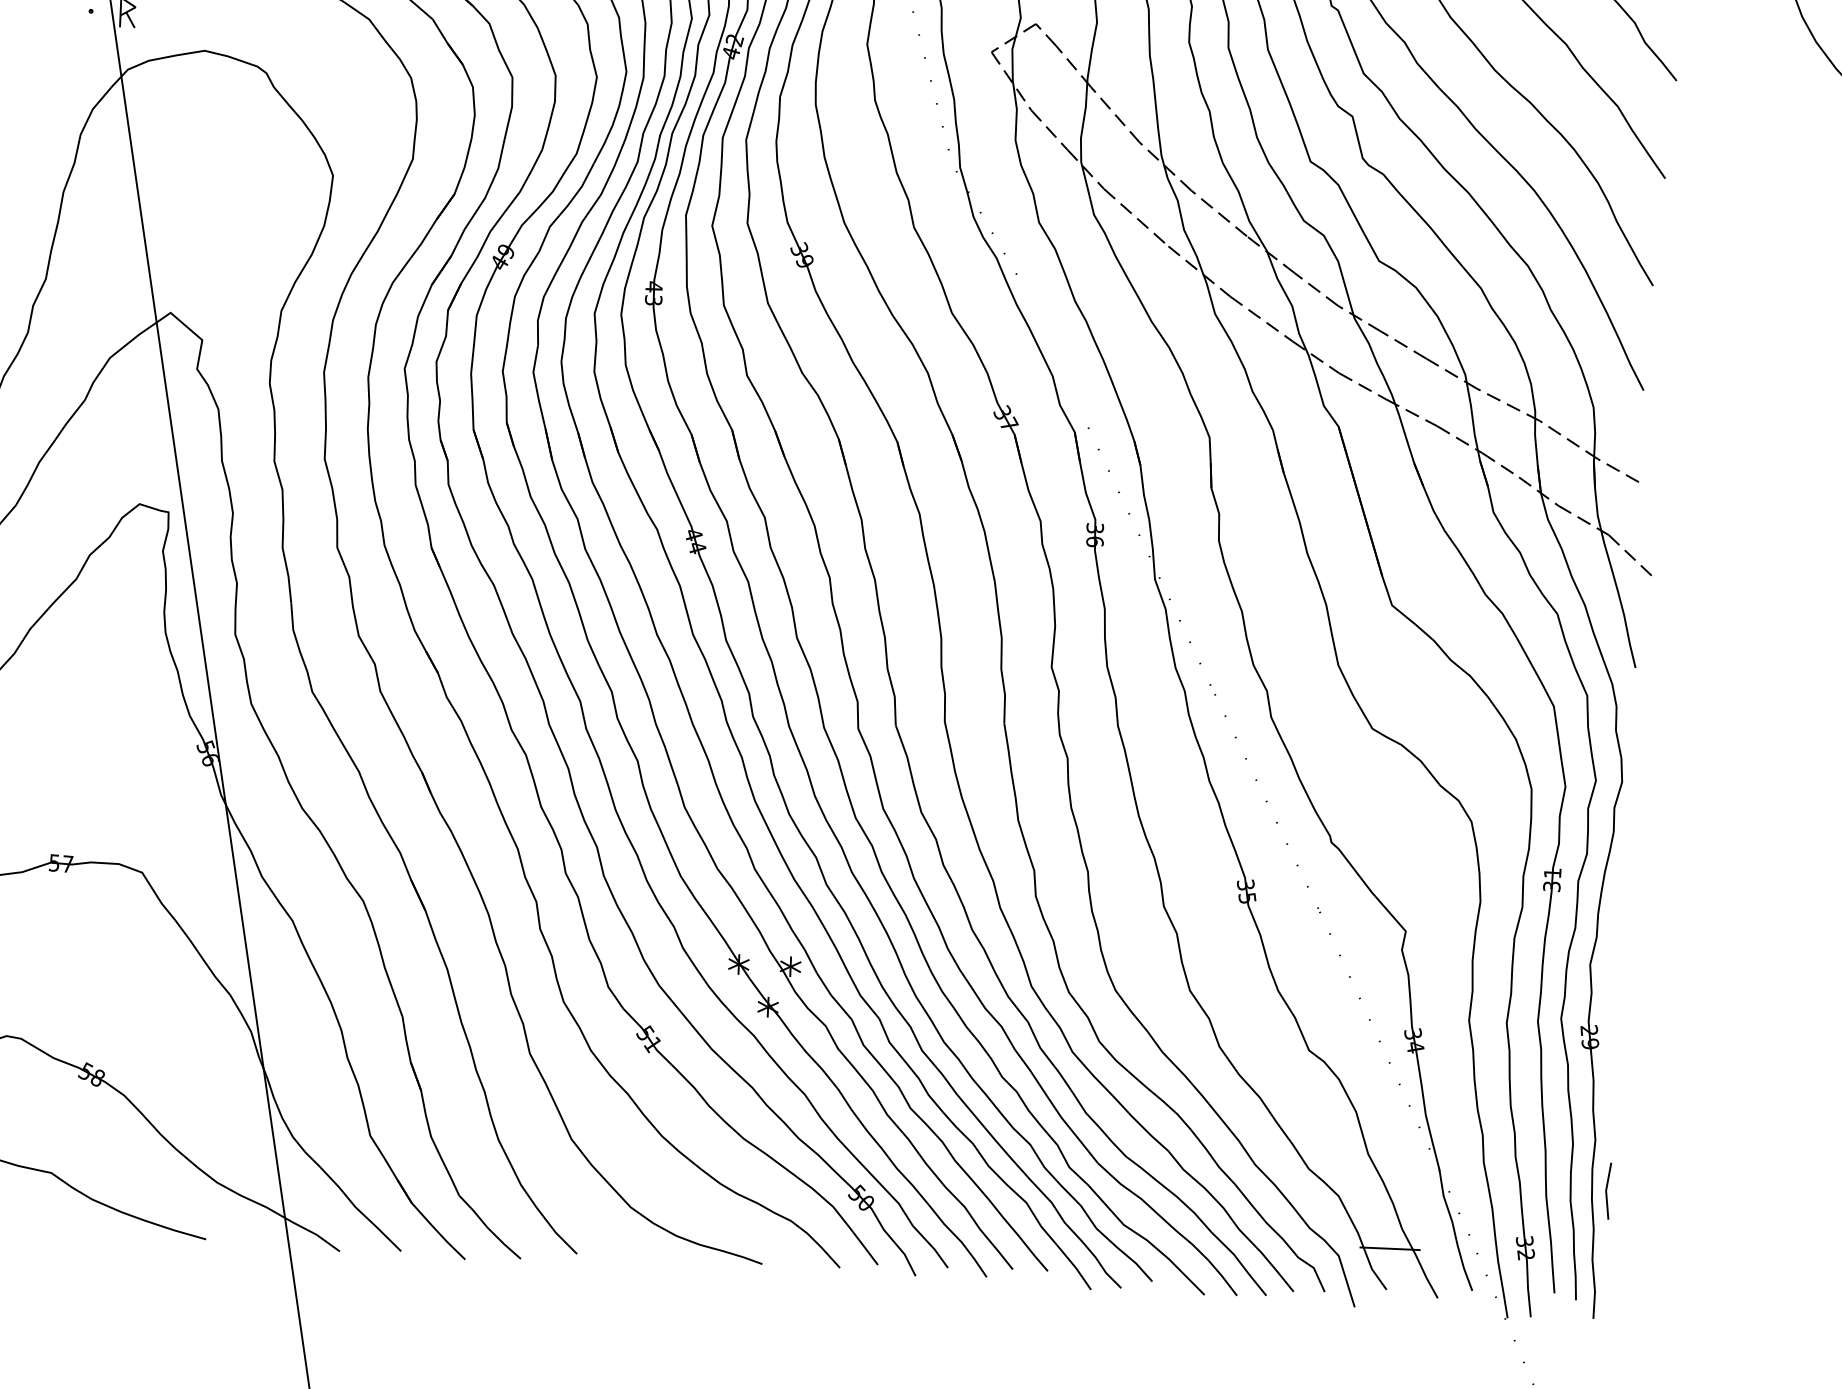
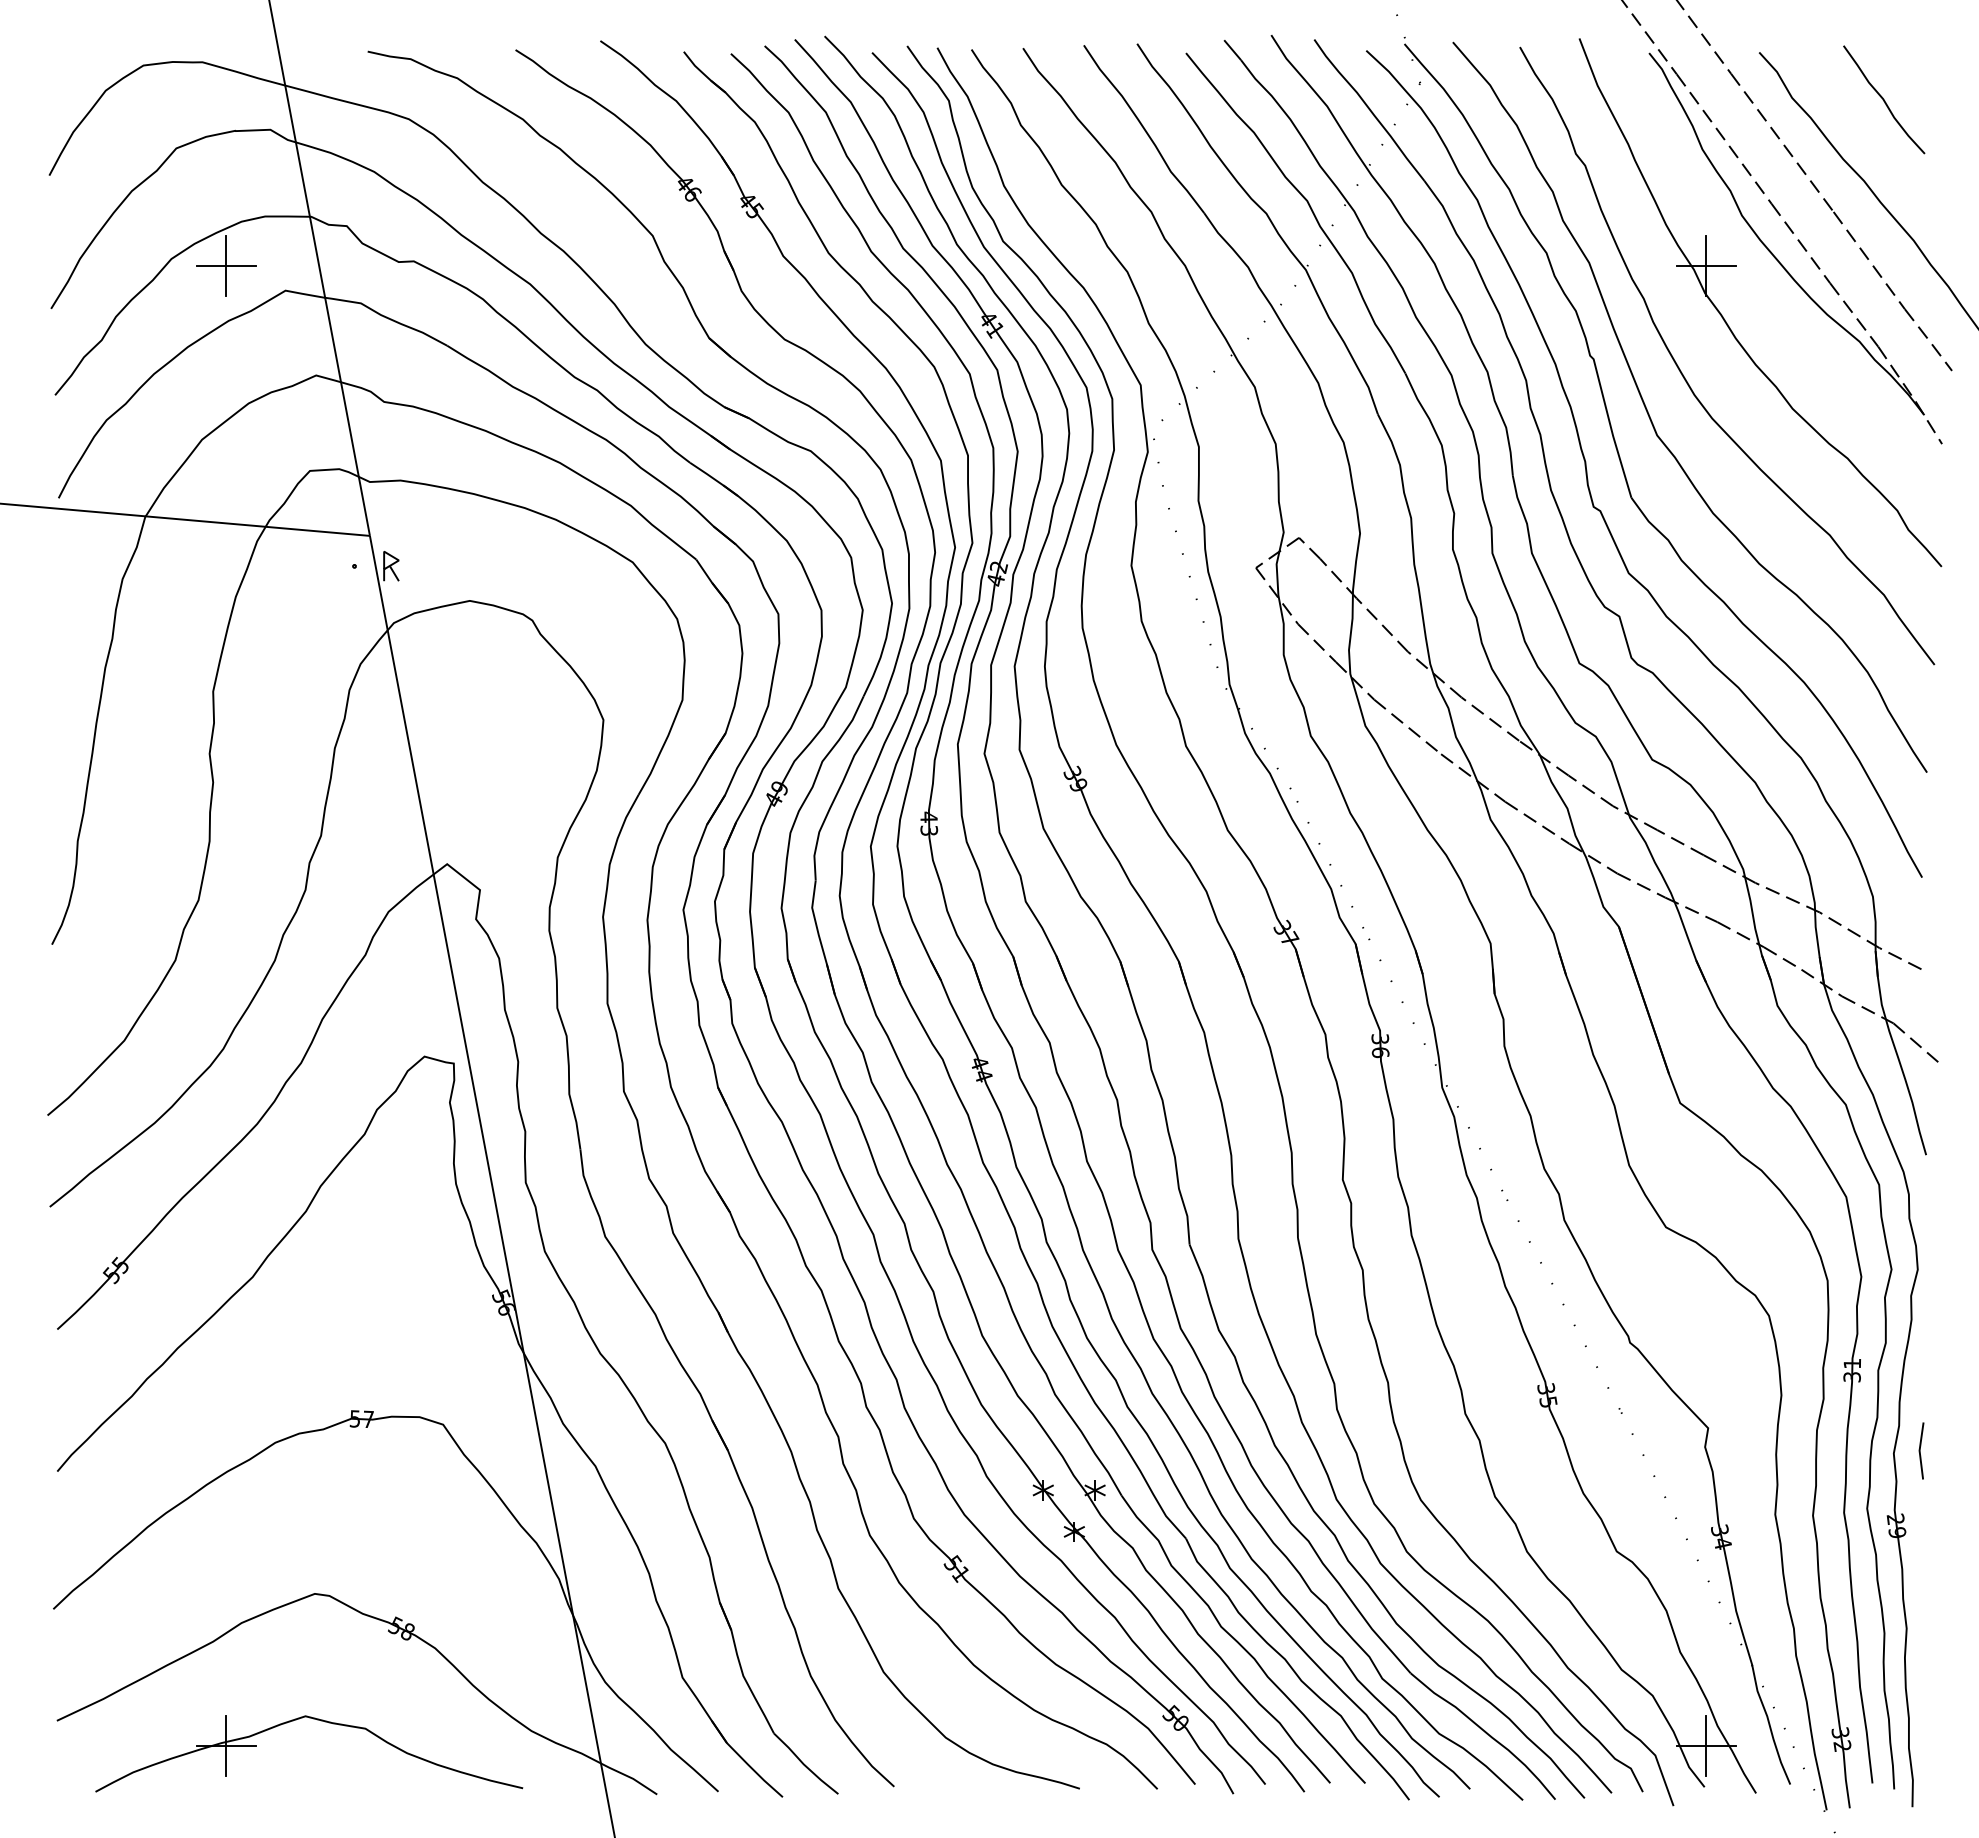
line: (1053, 351) -> (1330, 864), added
line: (1607, 1190) -> (1920, 1450), moved
line: (1390, 1248) -> (1706, 1745), added

